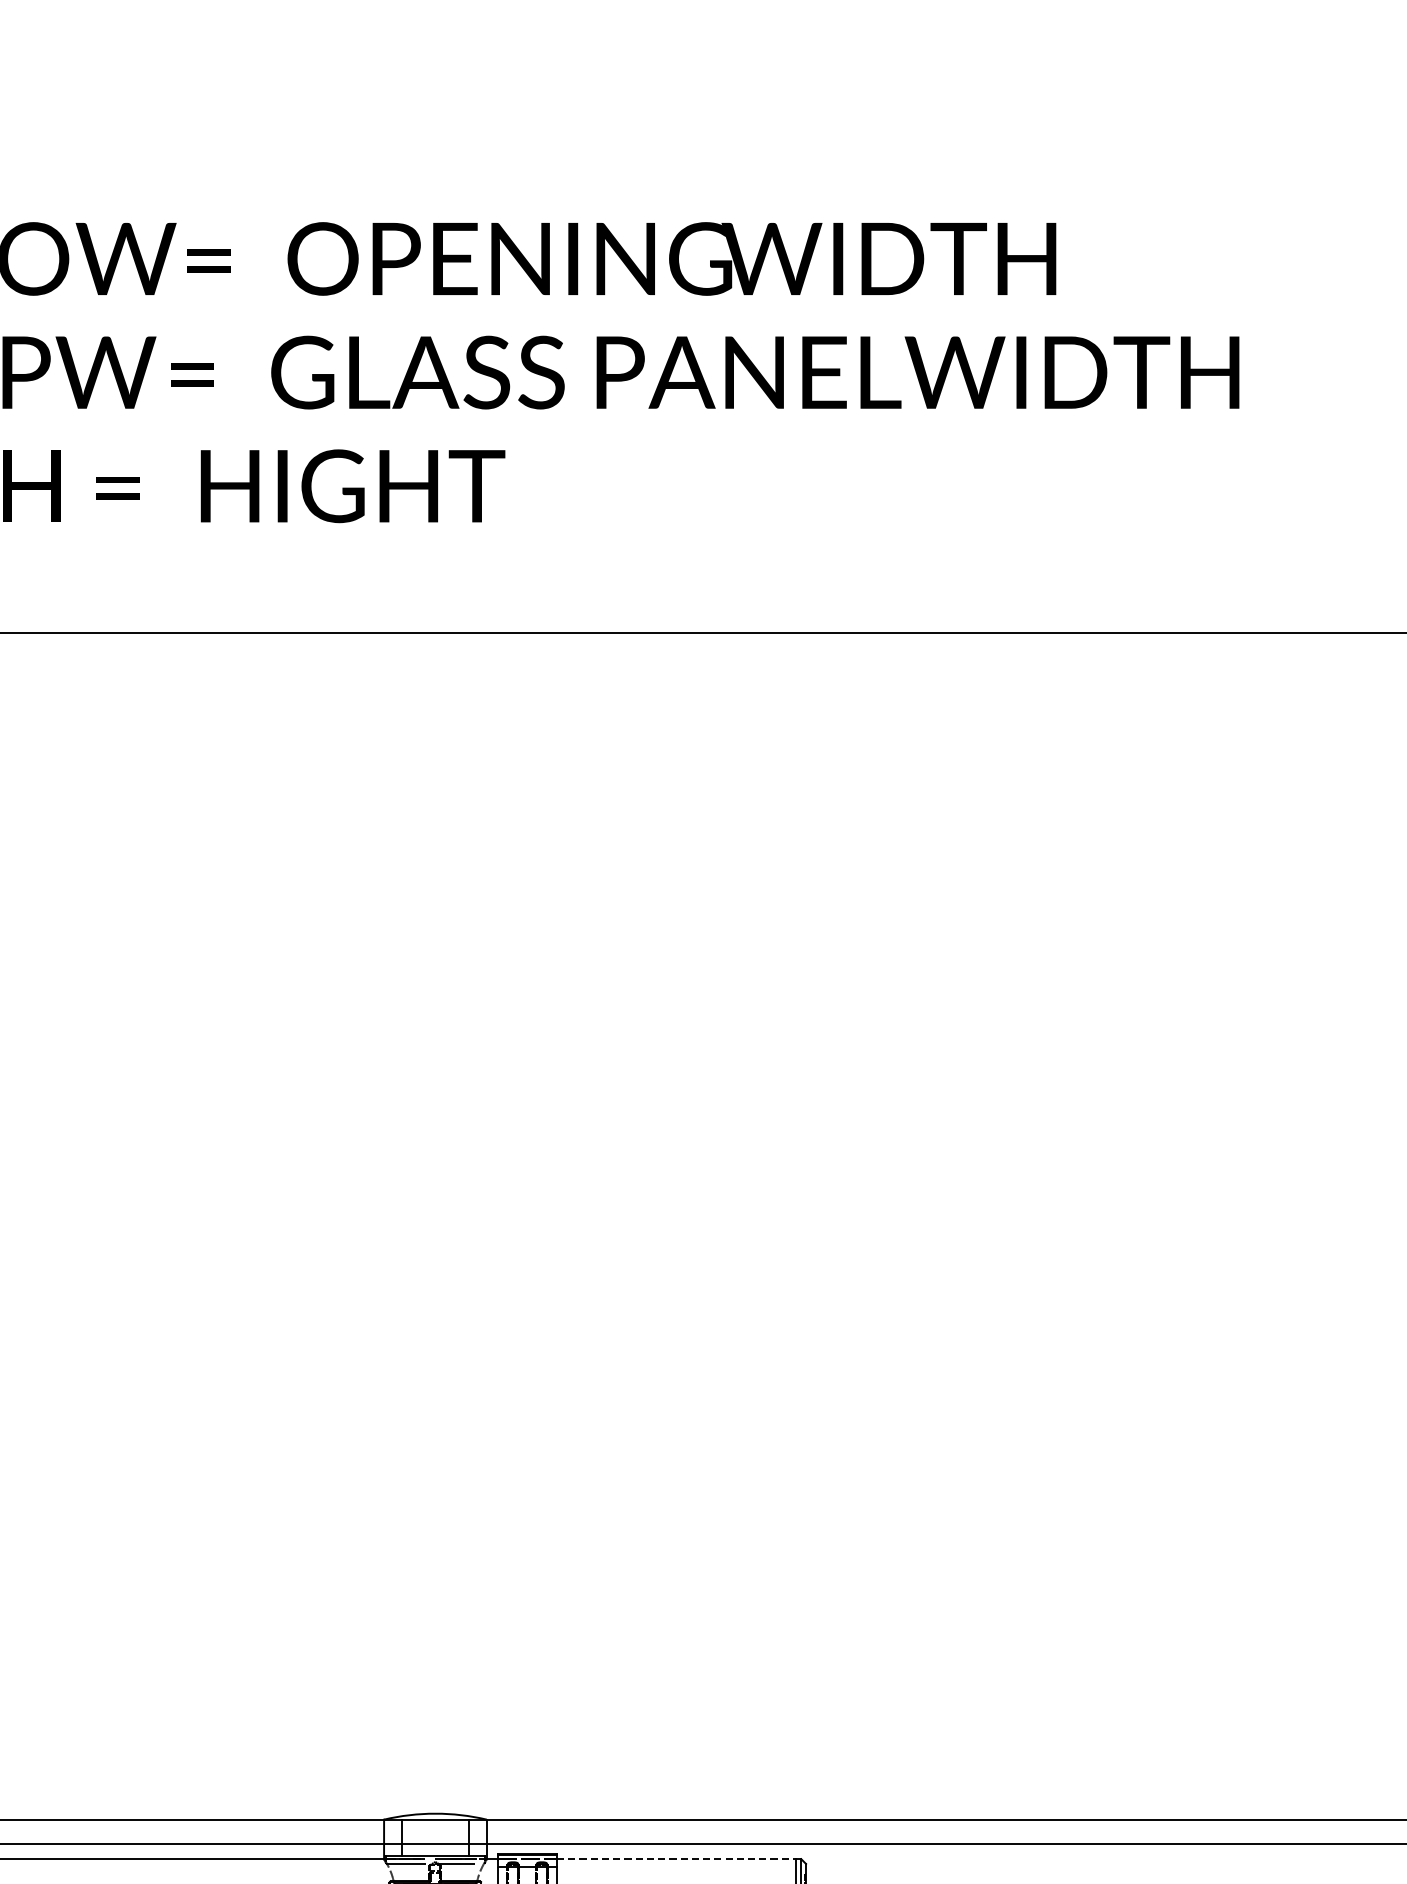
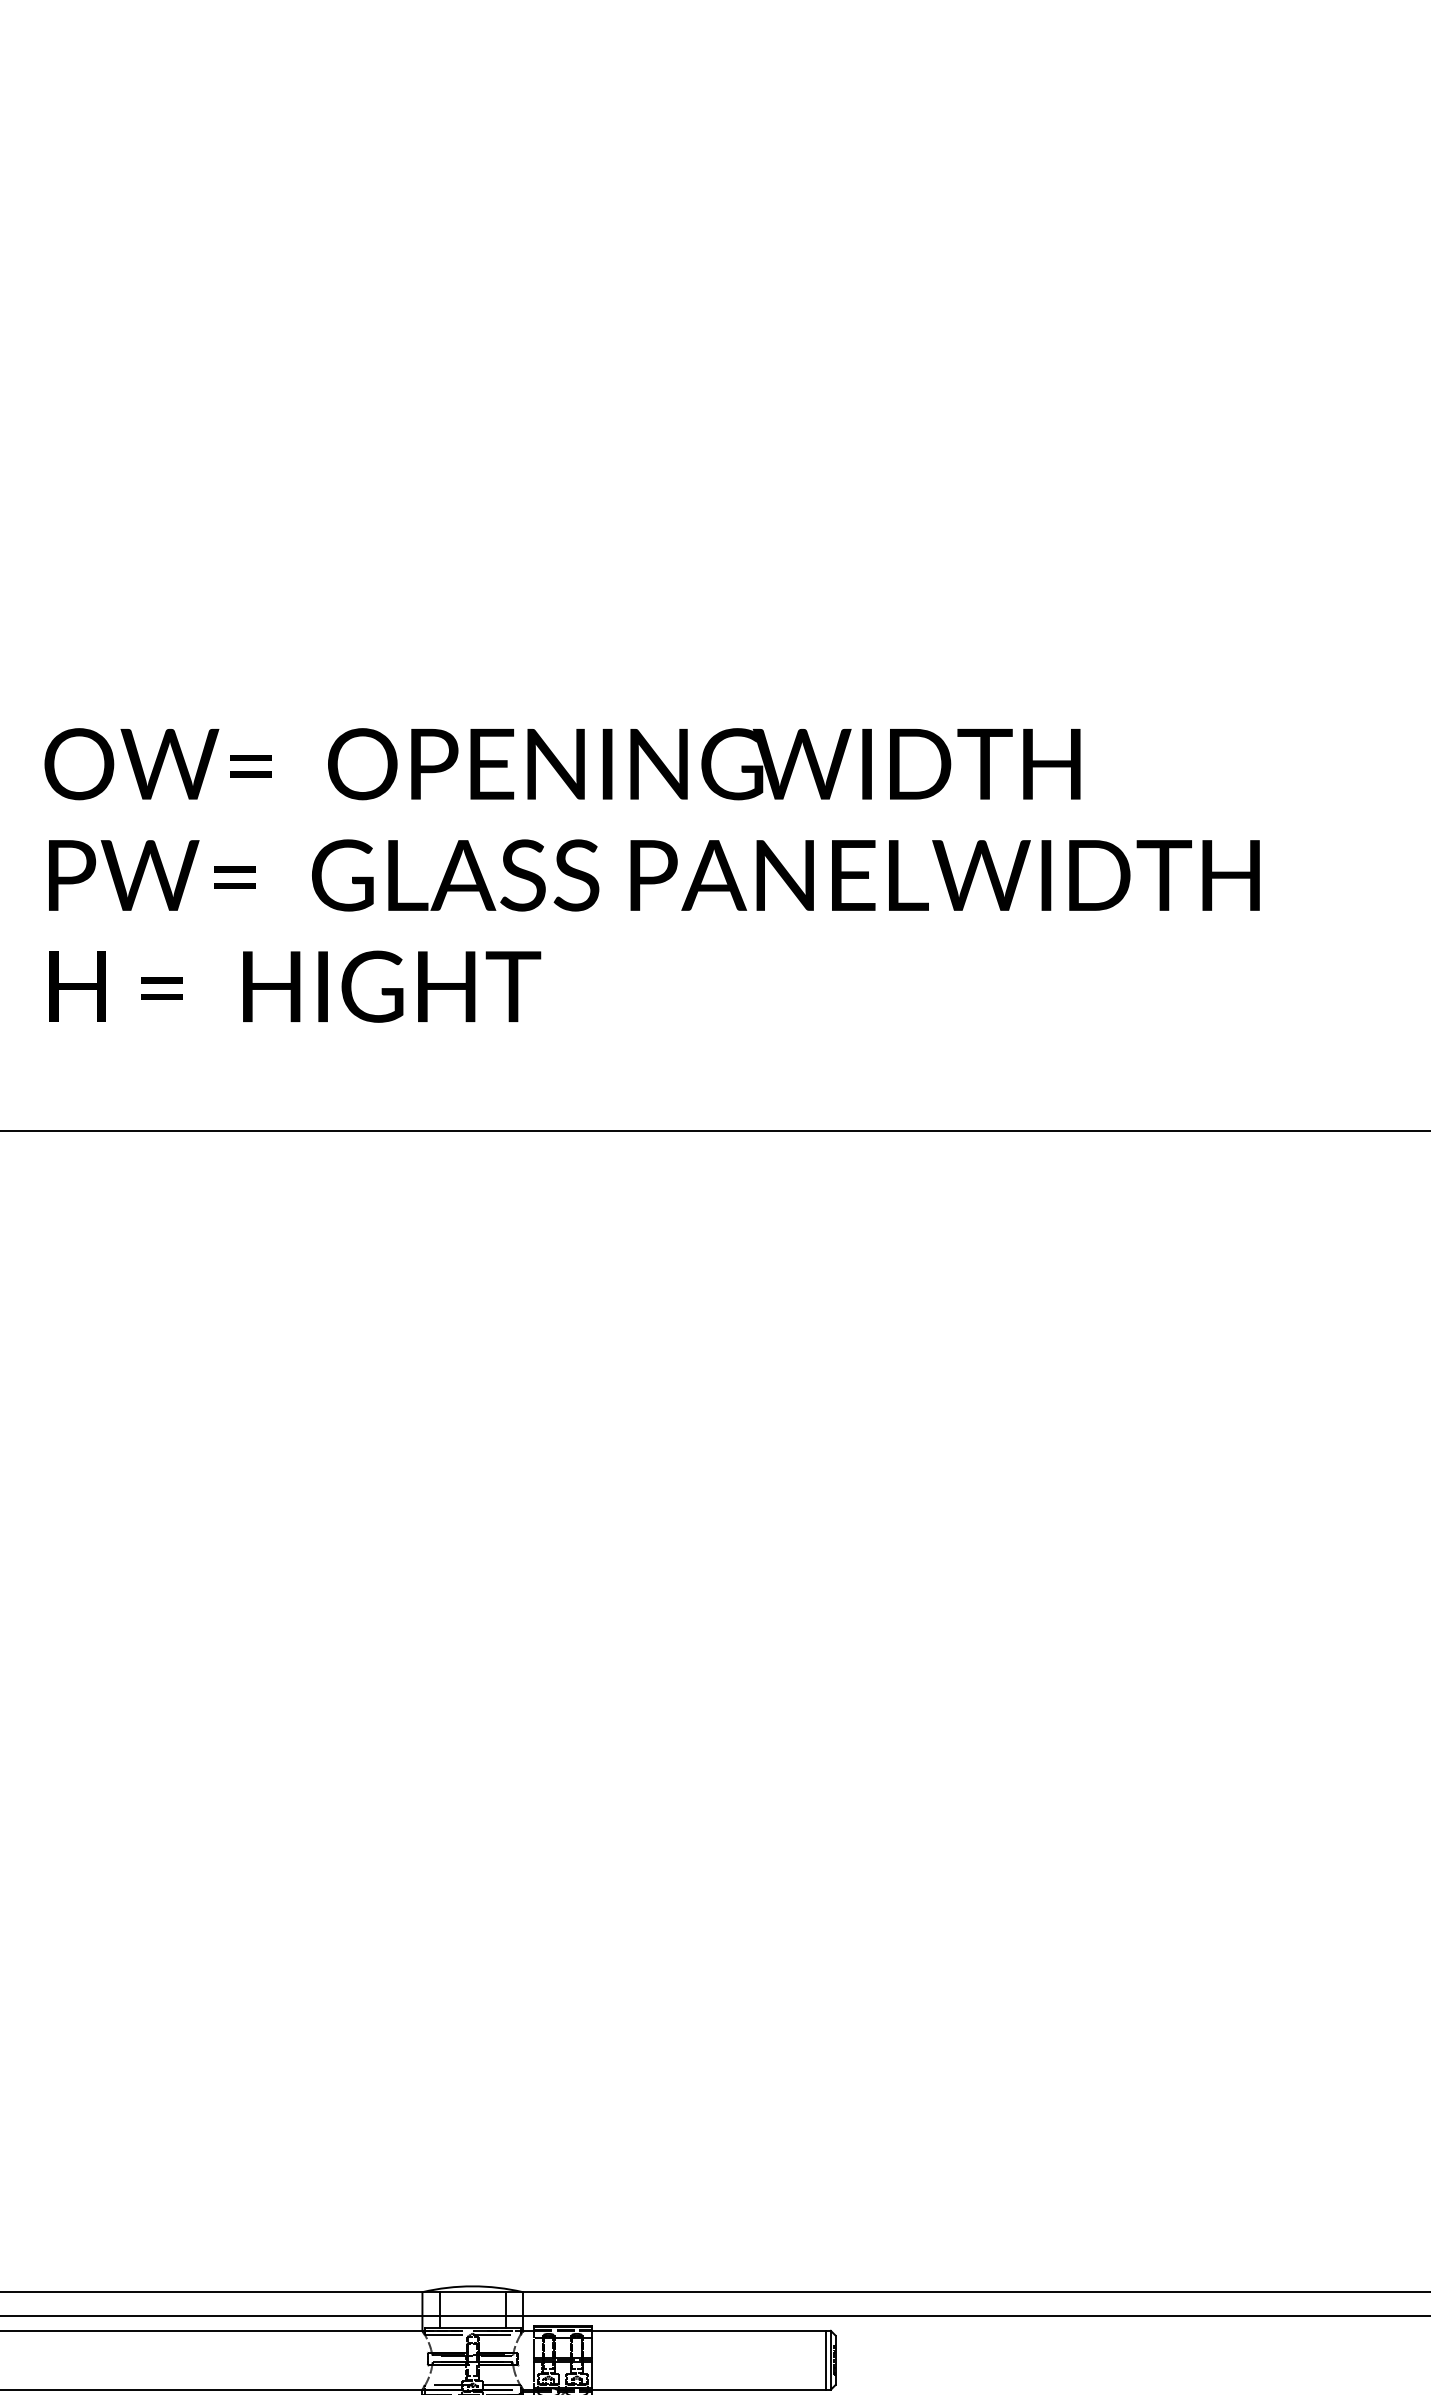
line: (677, 1858) -> (709, 2330), dashed -> solid

